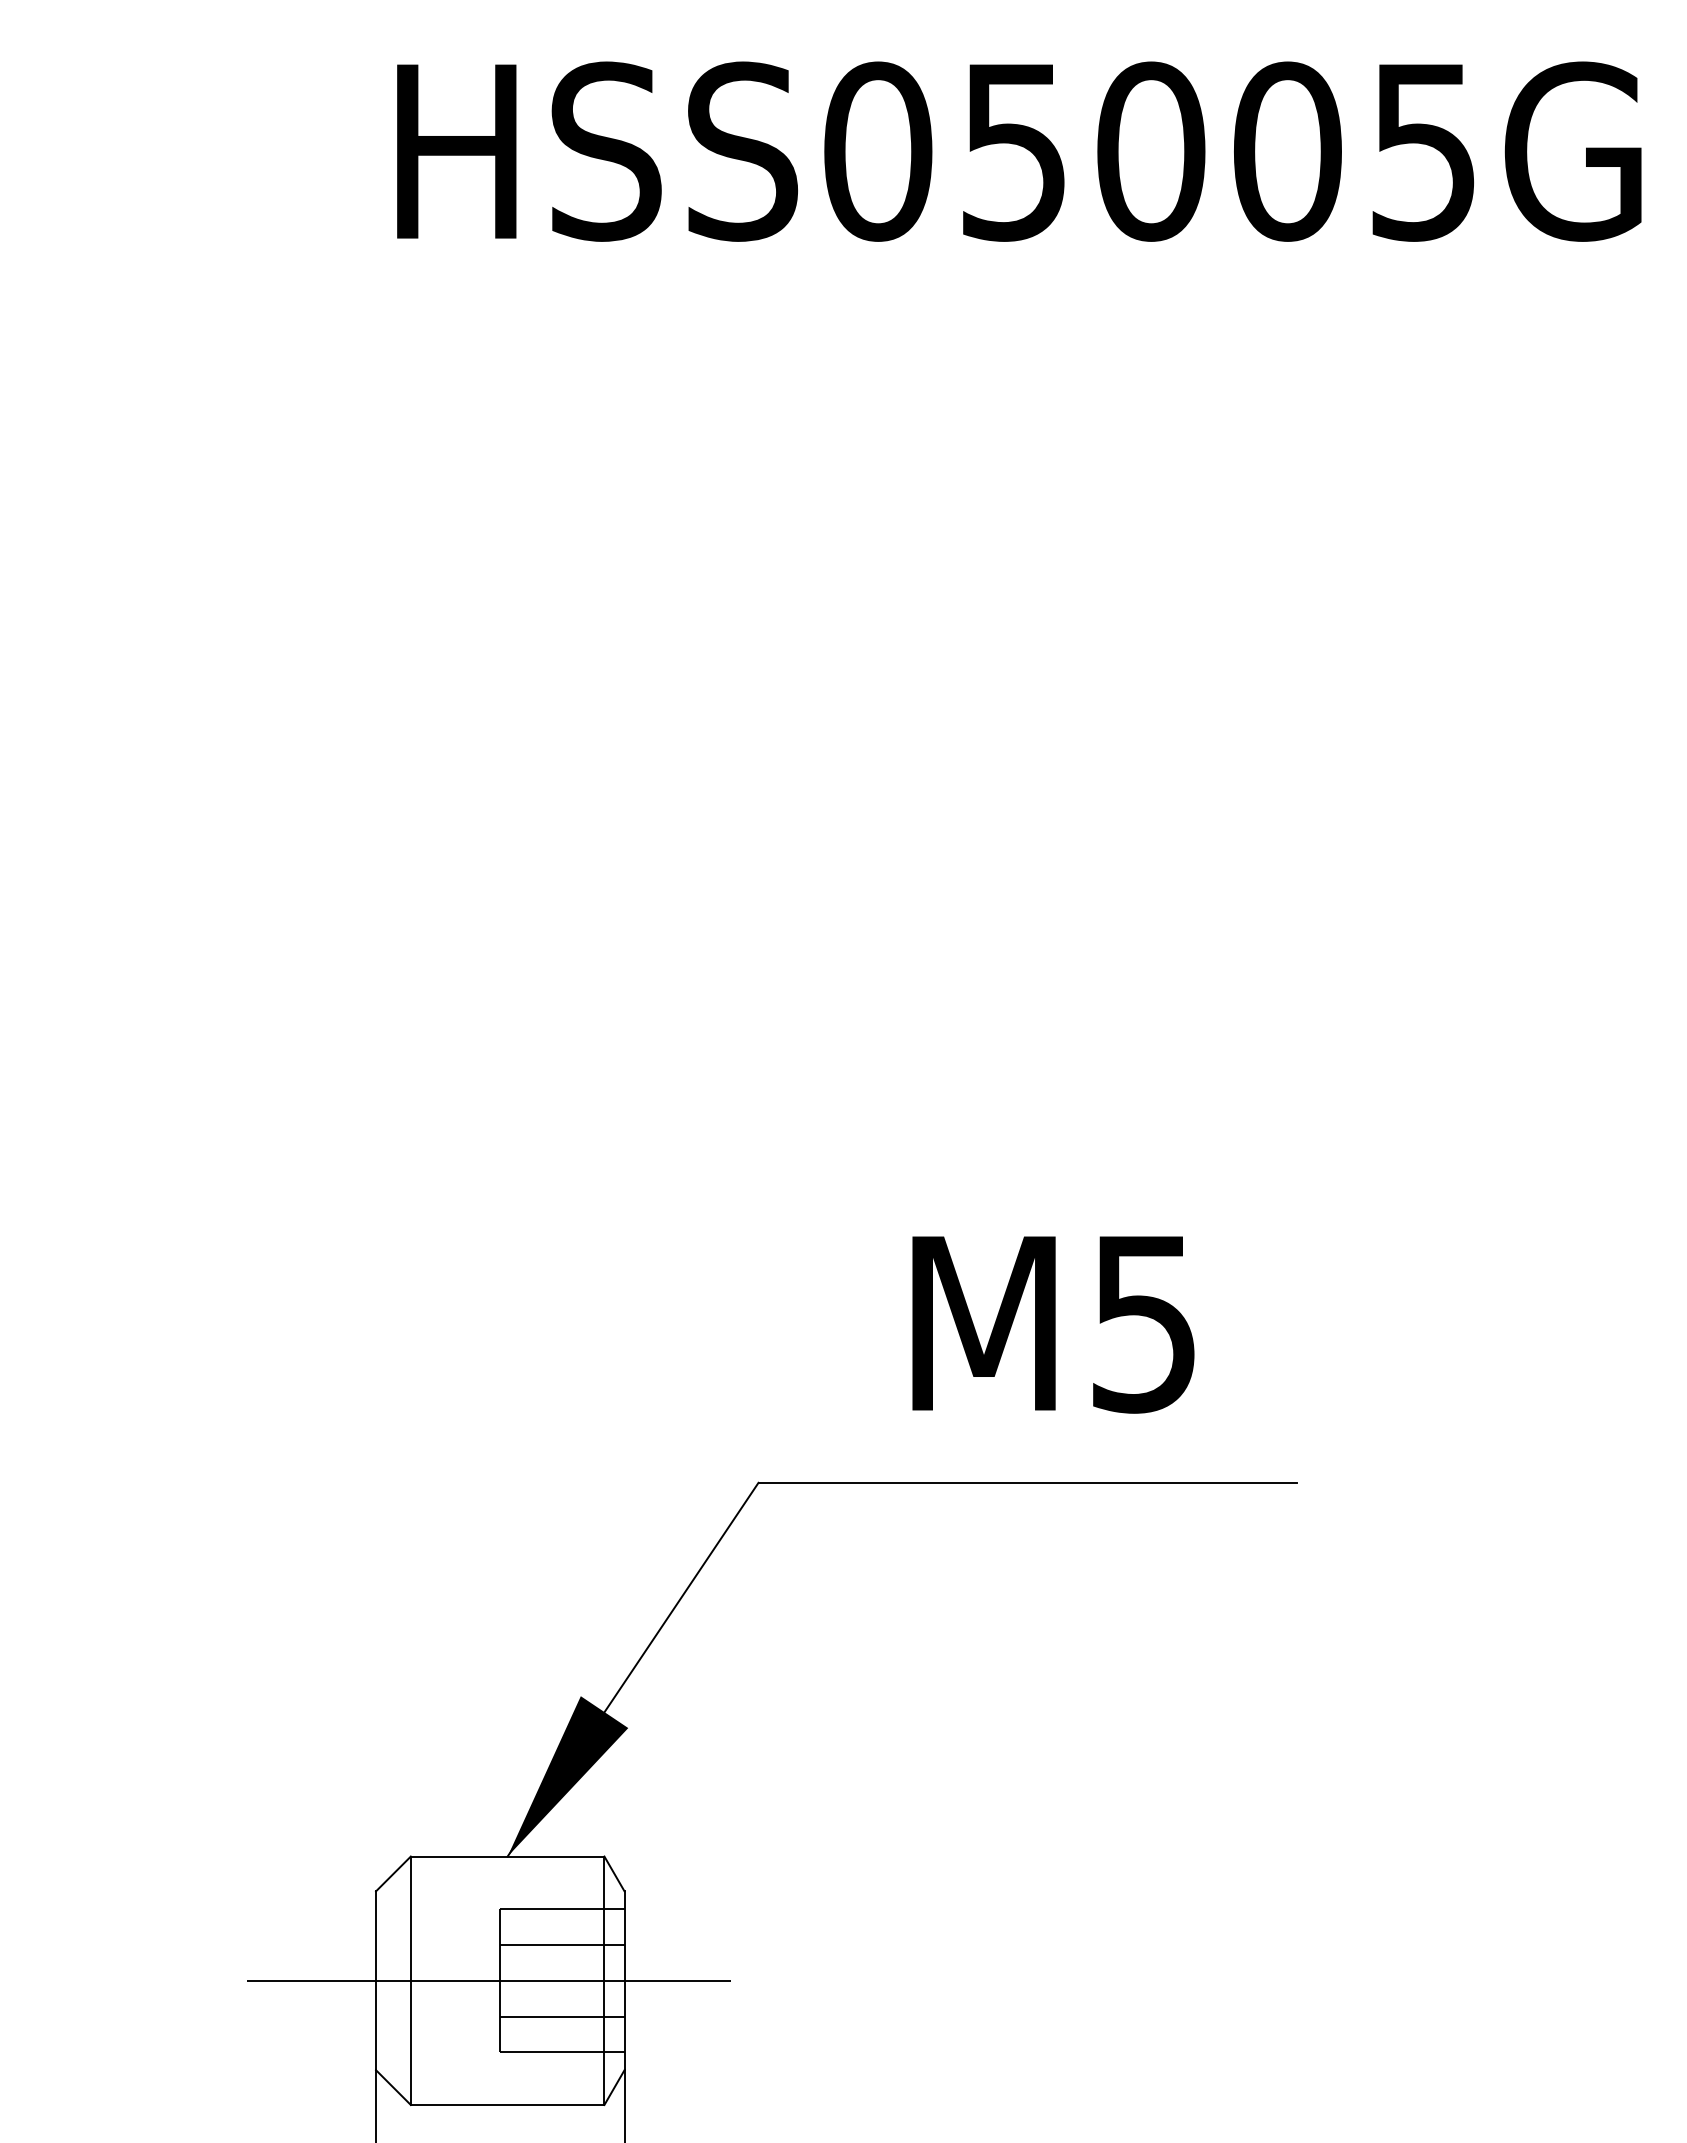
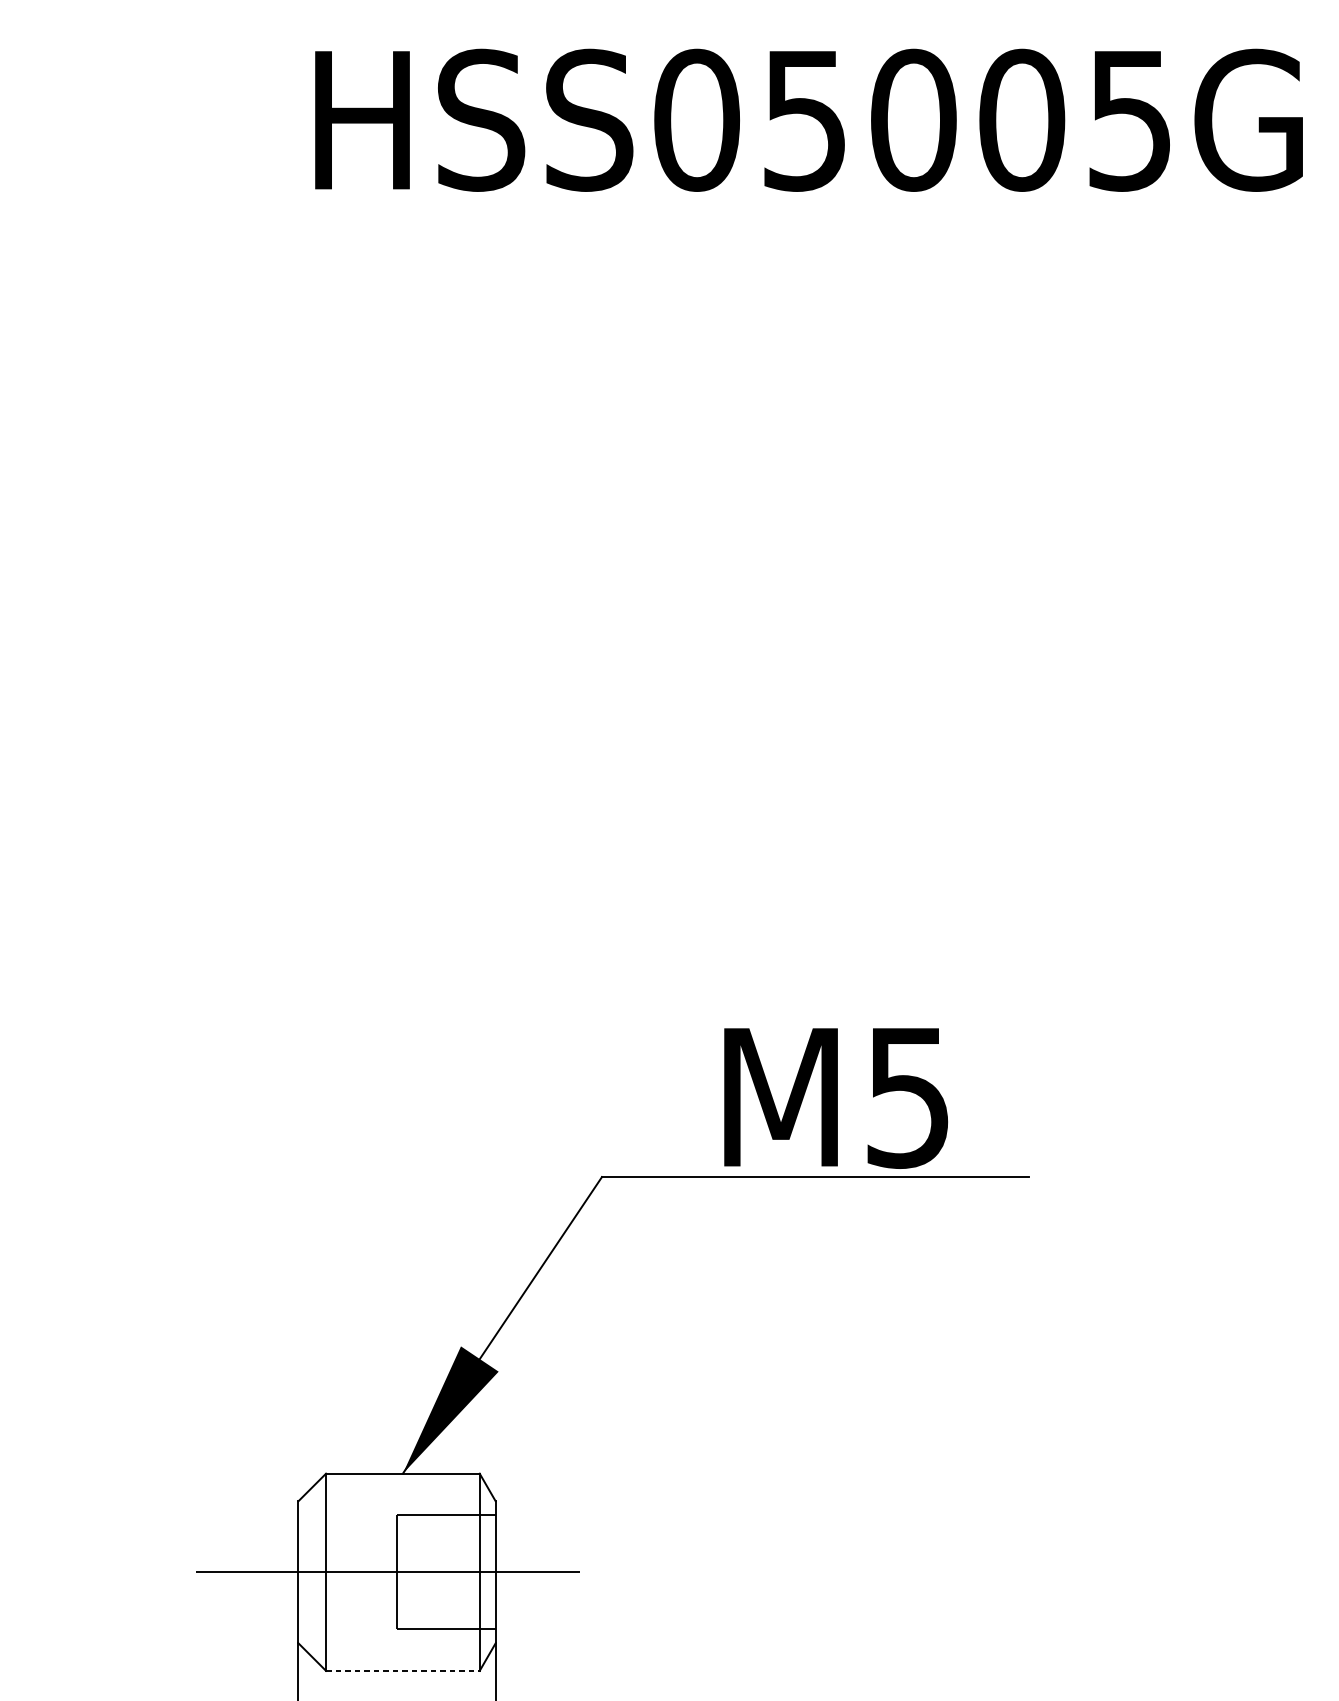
text: (1053, 1324) -> (836, 1098), moved
line: (562, 1944) -> (446, 1543), removed
line: (562, 2016) -> (446, 1600), removed
line: (507, 2105) -> (402, 1671), solid -> dashed

